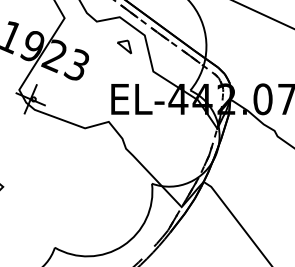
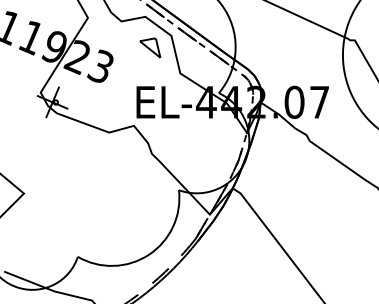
part: (124, 46) -> (150, 47), size x1.43

